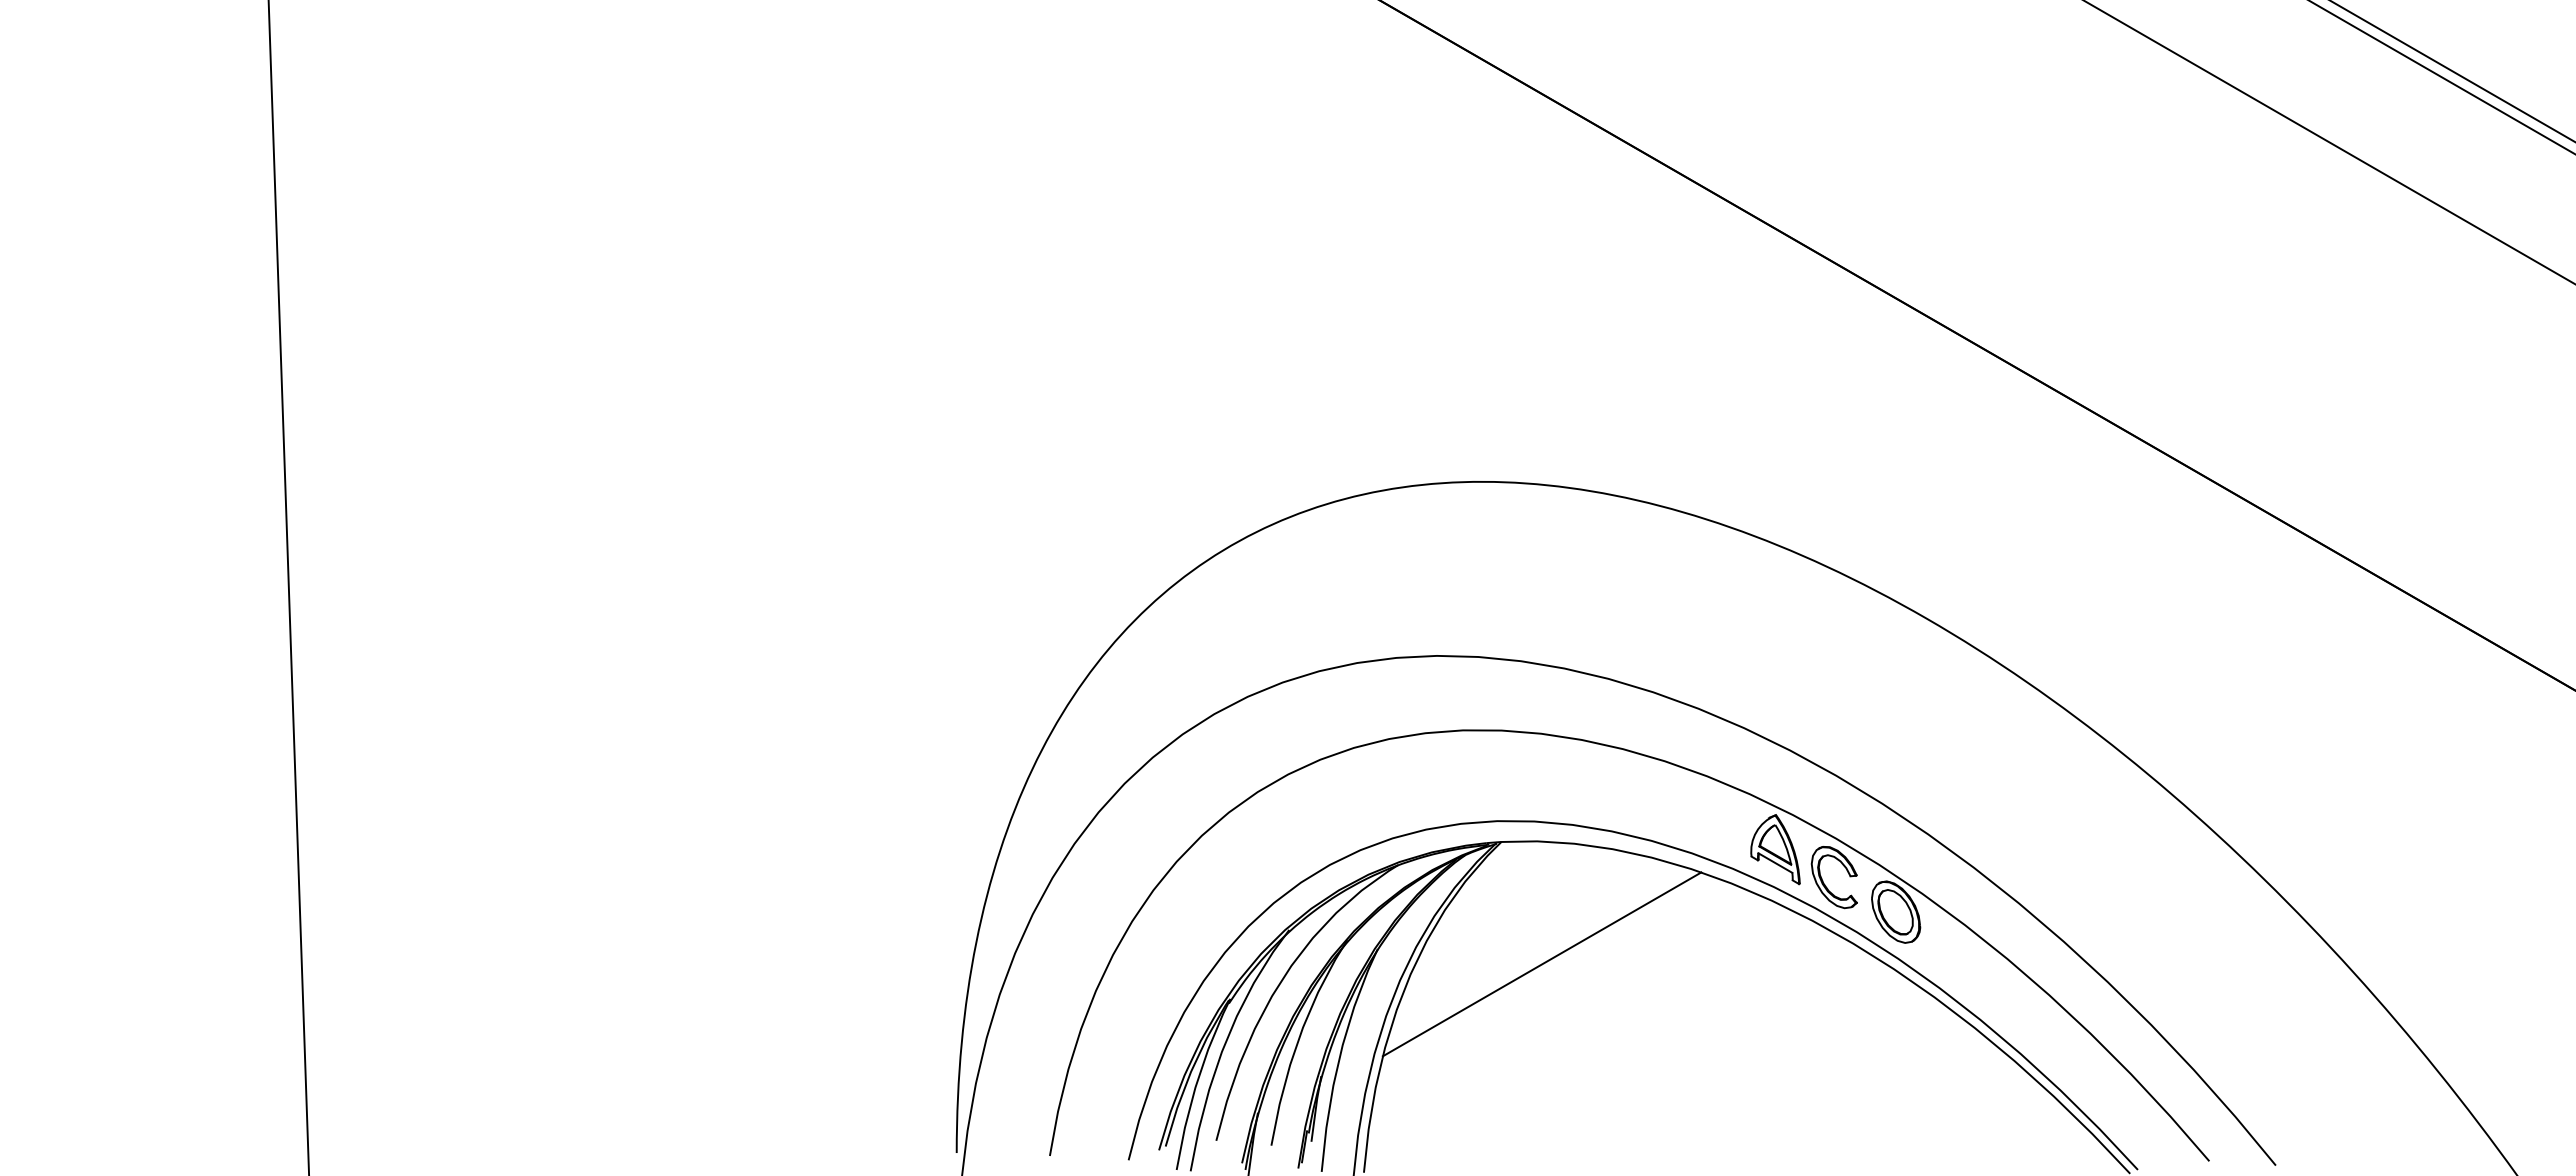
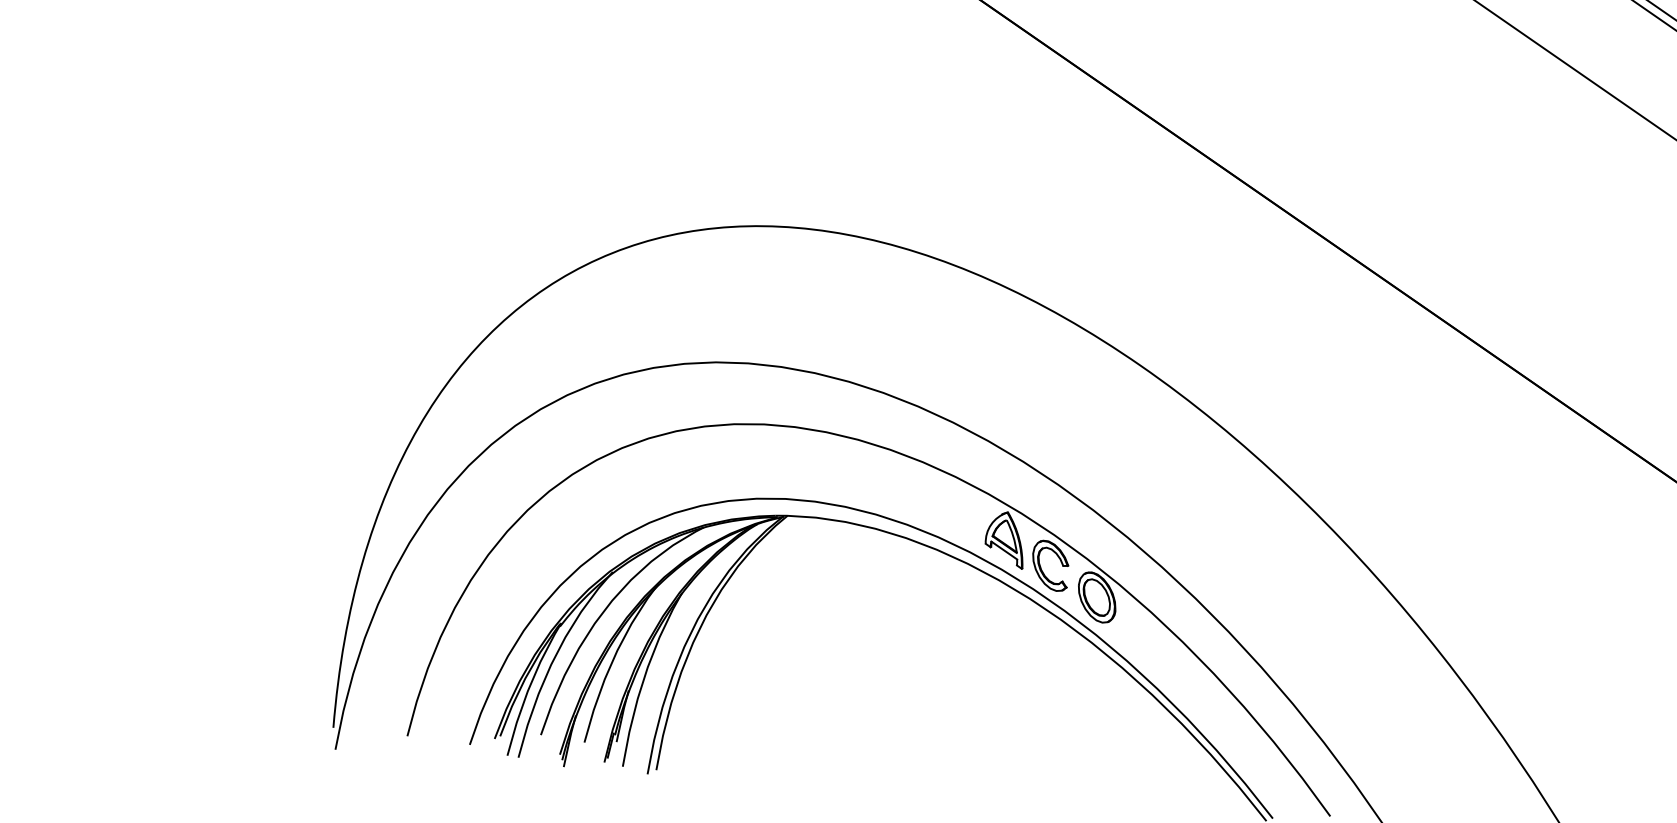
line: (1541, 964) -> (811, 615), removed

